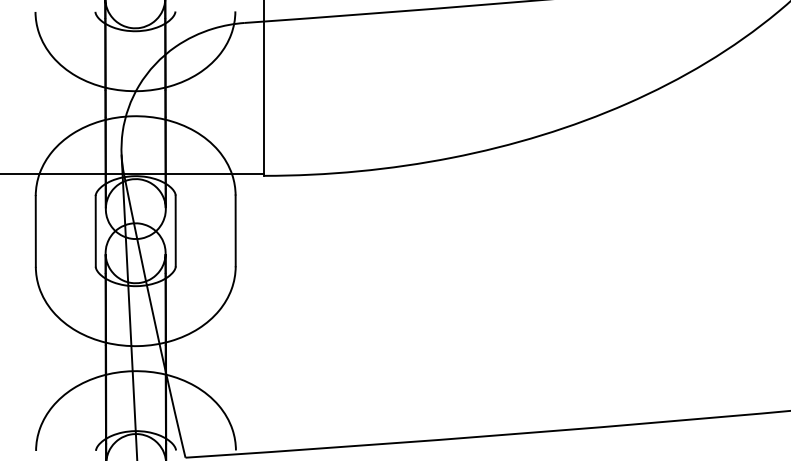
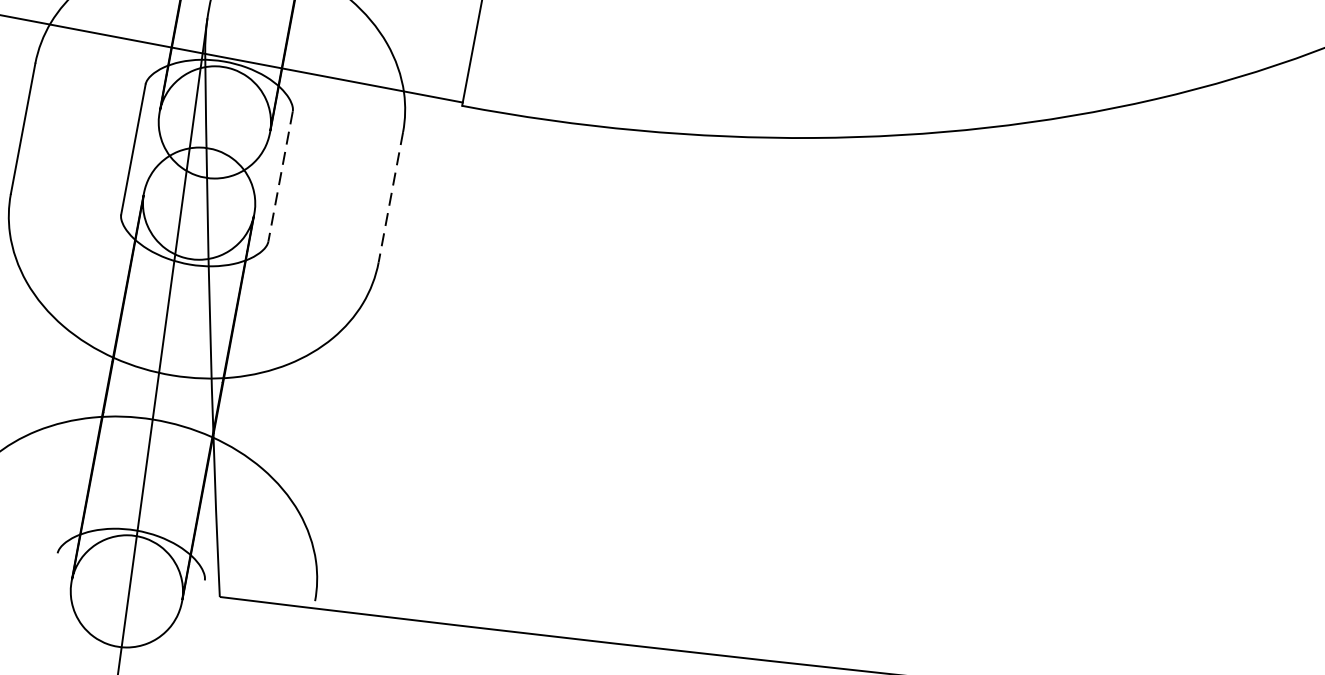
line: (175, 231) -> (280, 177), solid -> dashed
line: (235, 231) -> (390, 198), solid -> dashed

